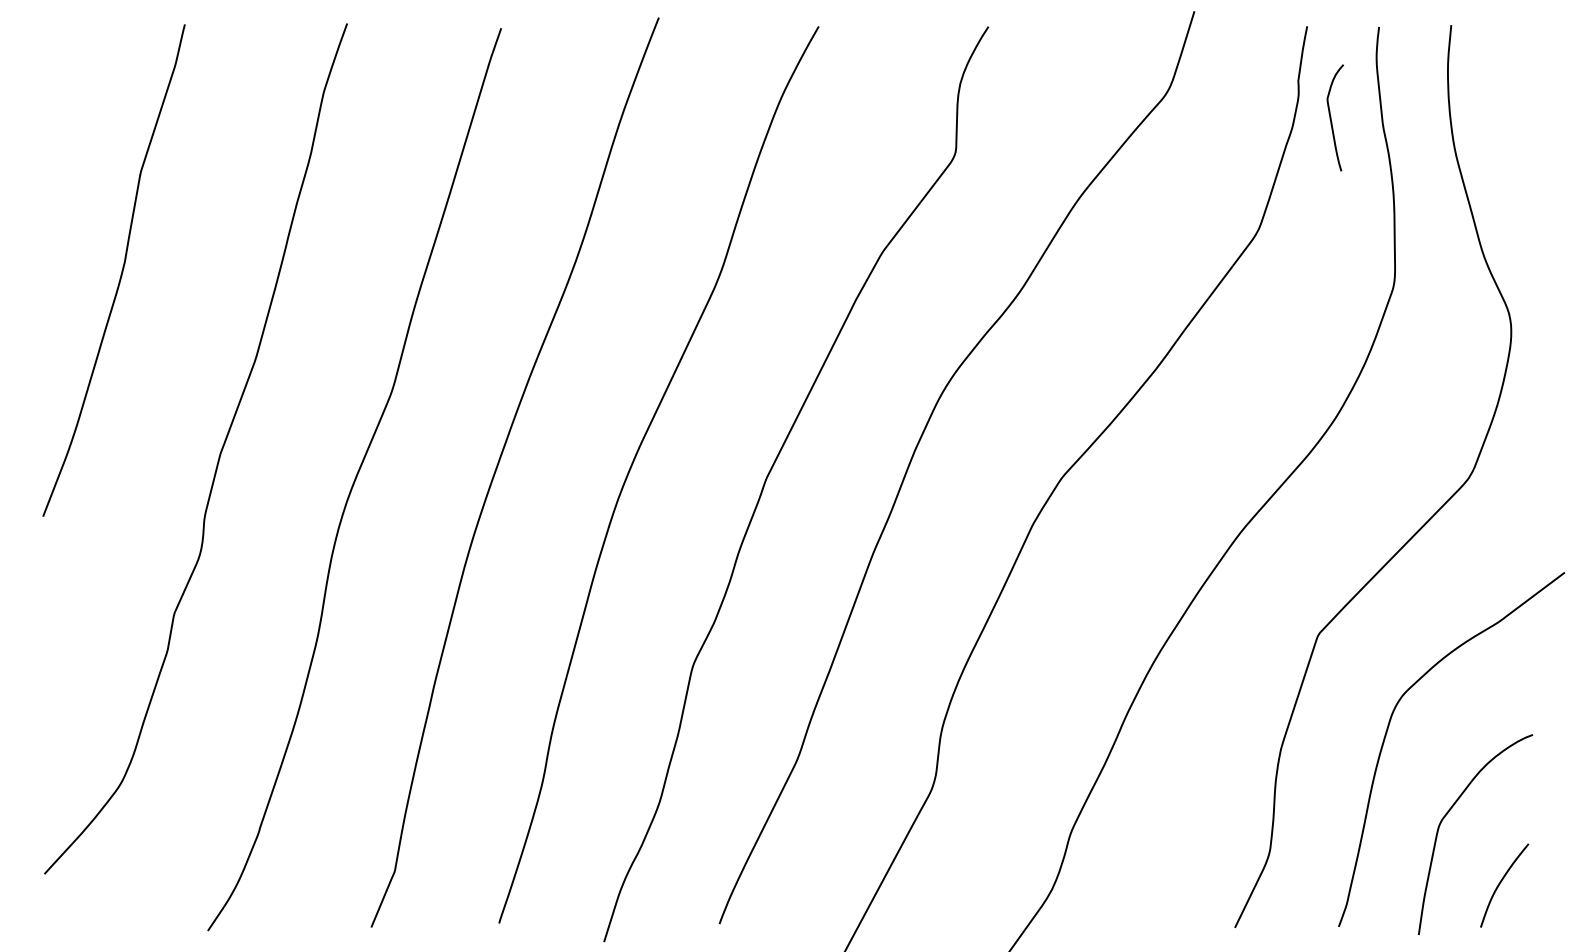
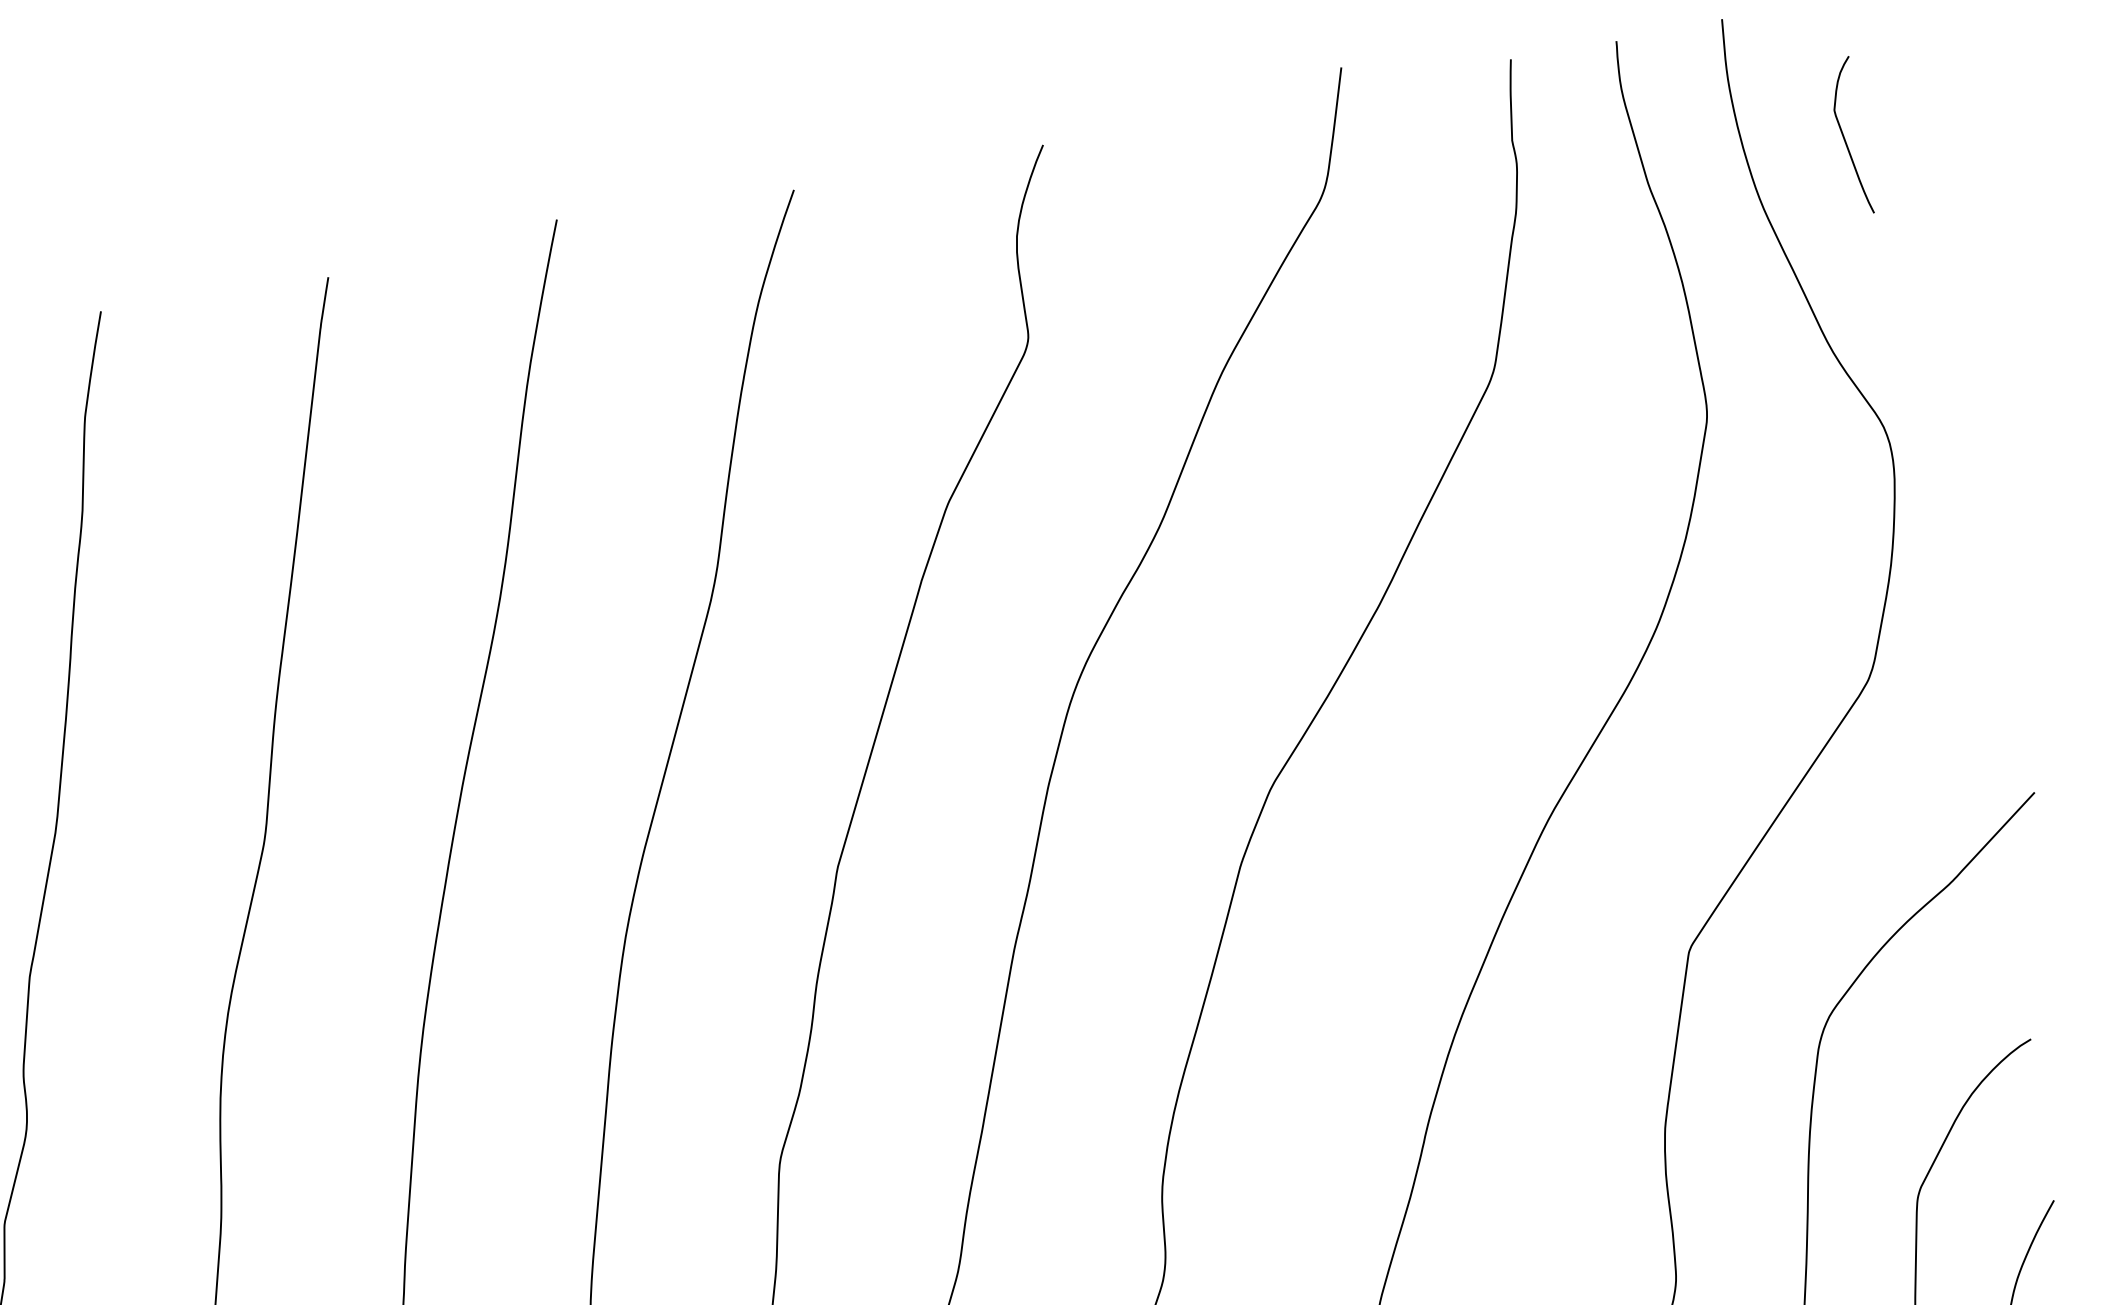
curve: (1331, 117) -> (1845, 136), moved

